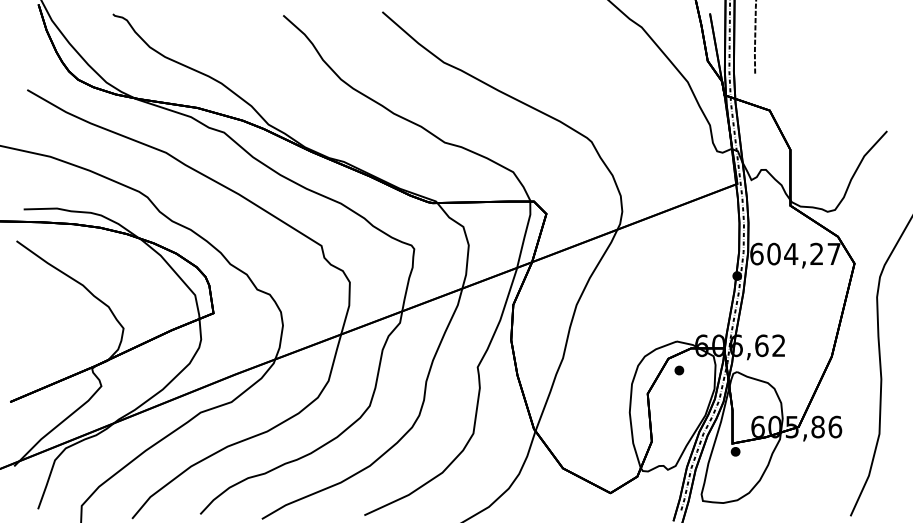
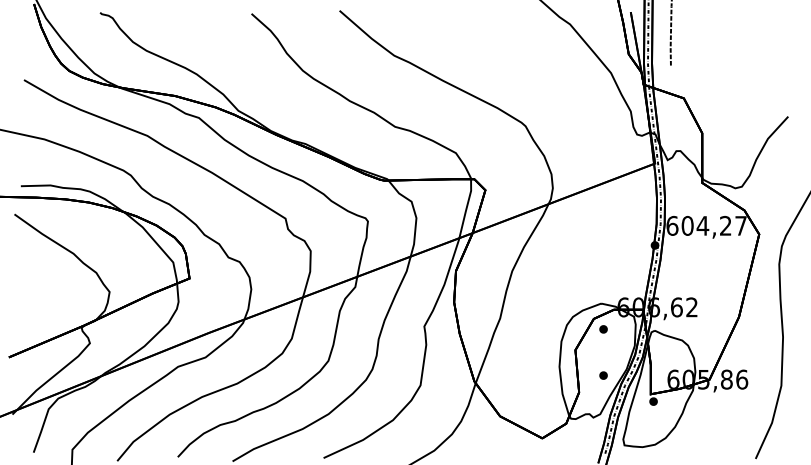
part: (679, 422) -> (603, 375), added

